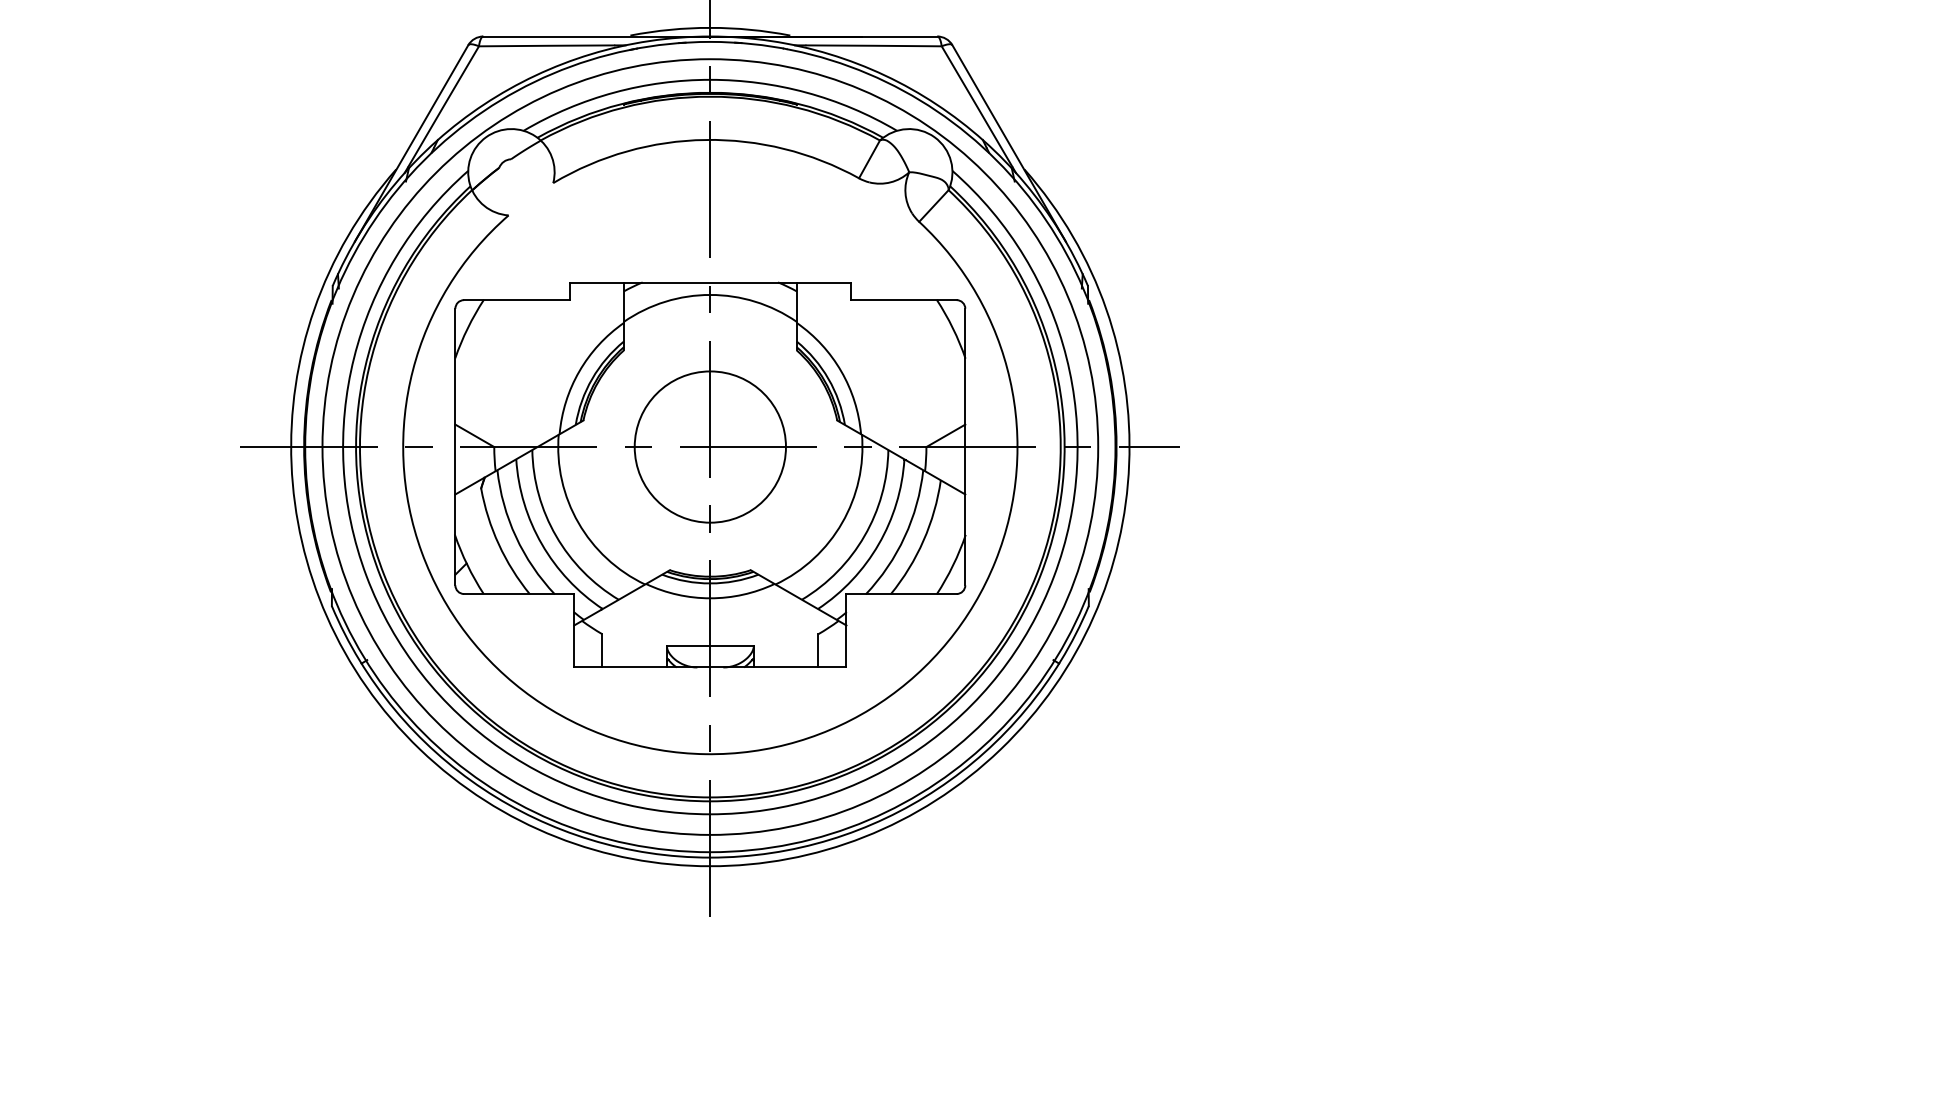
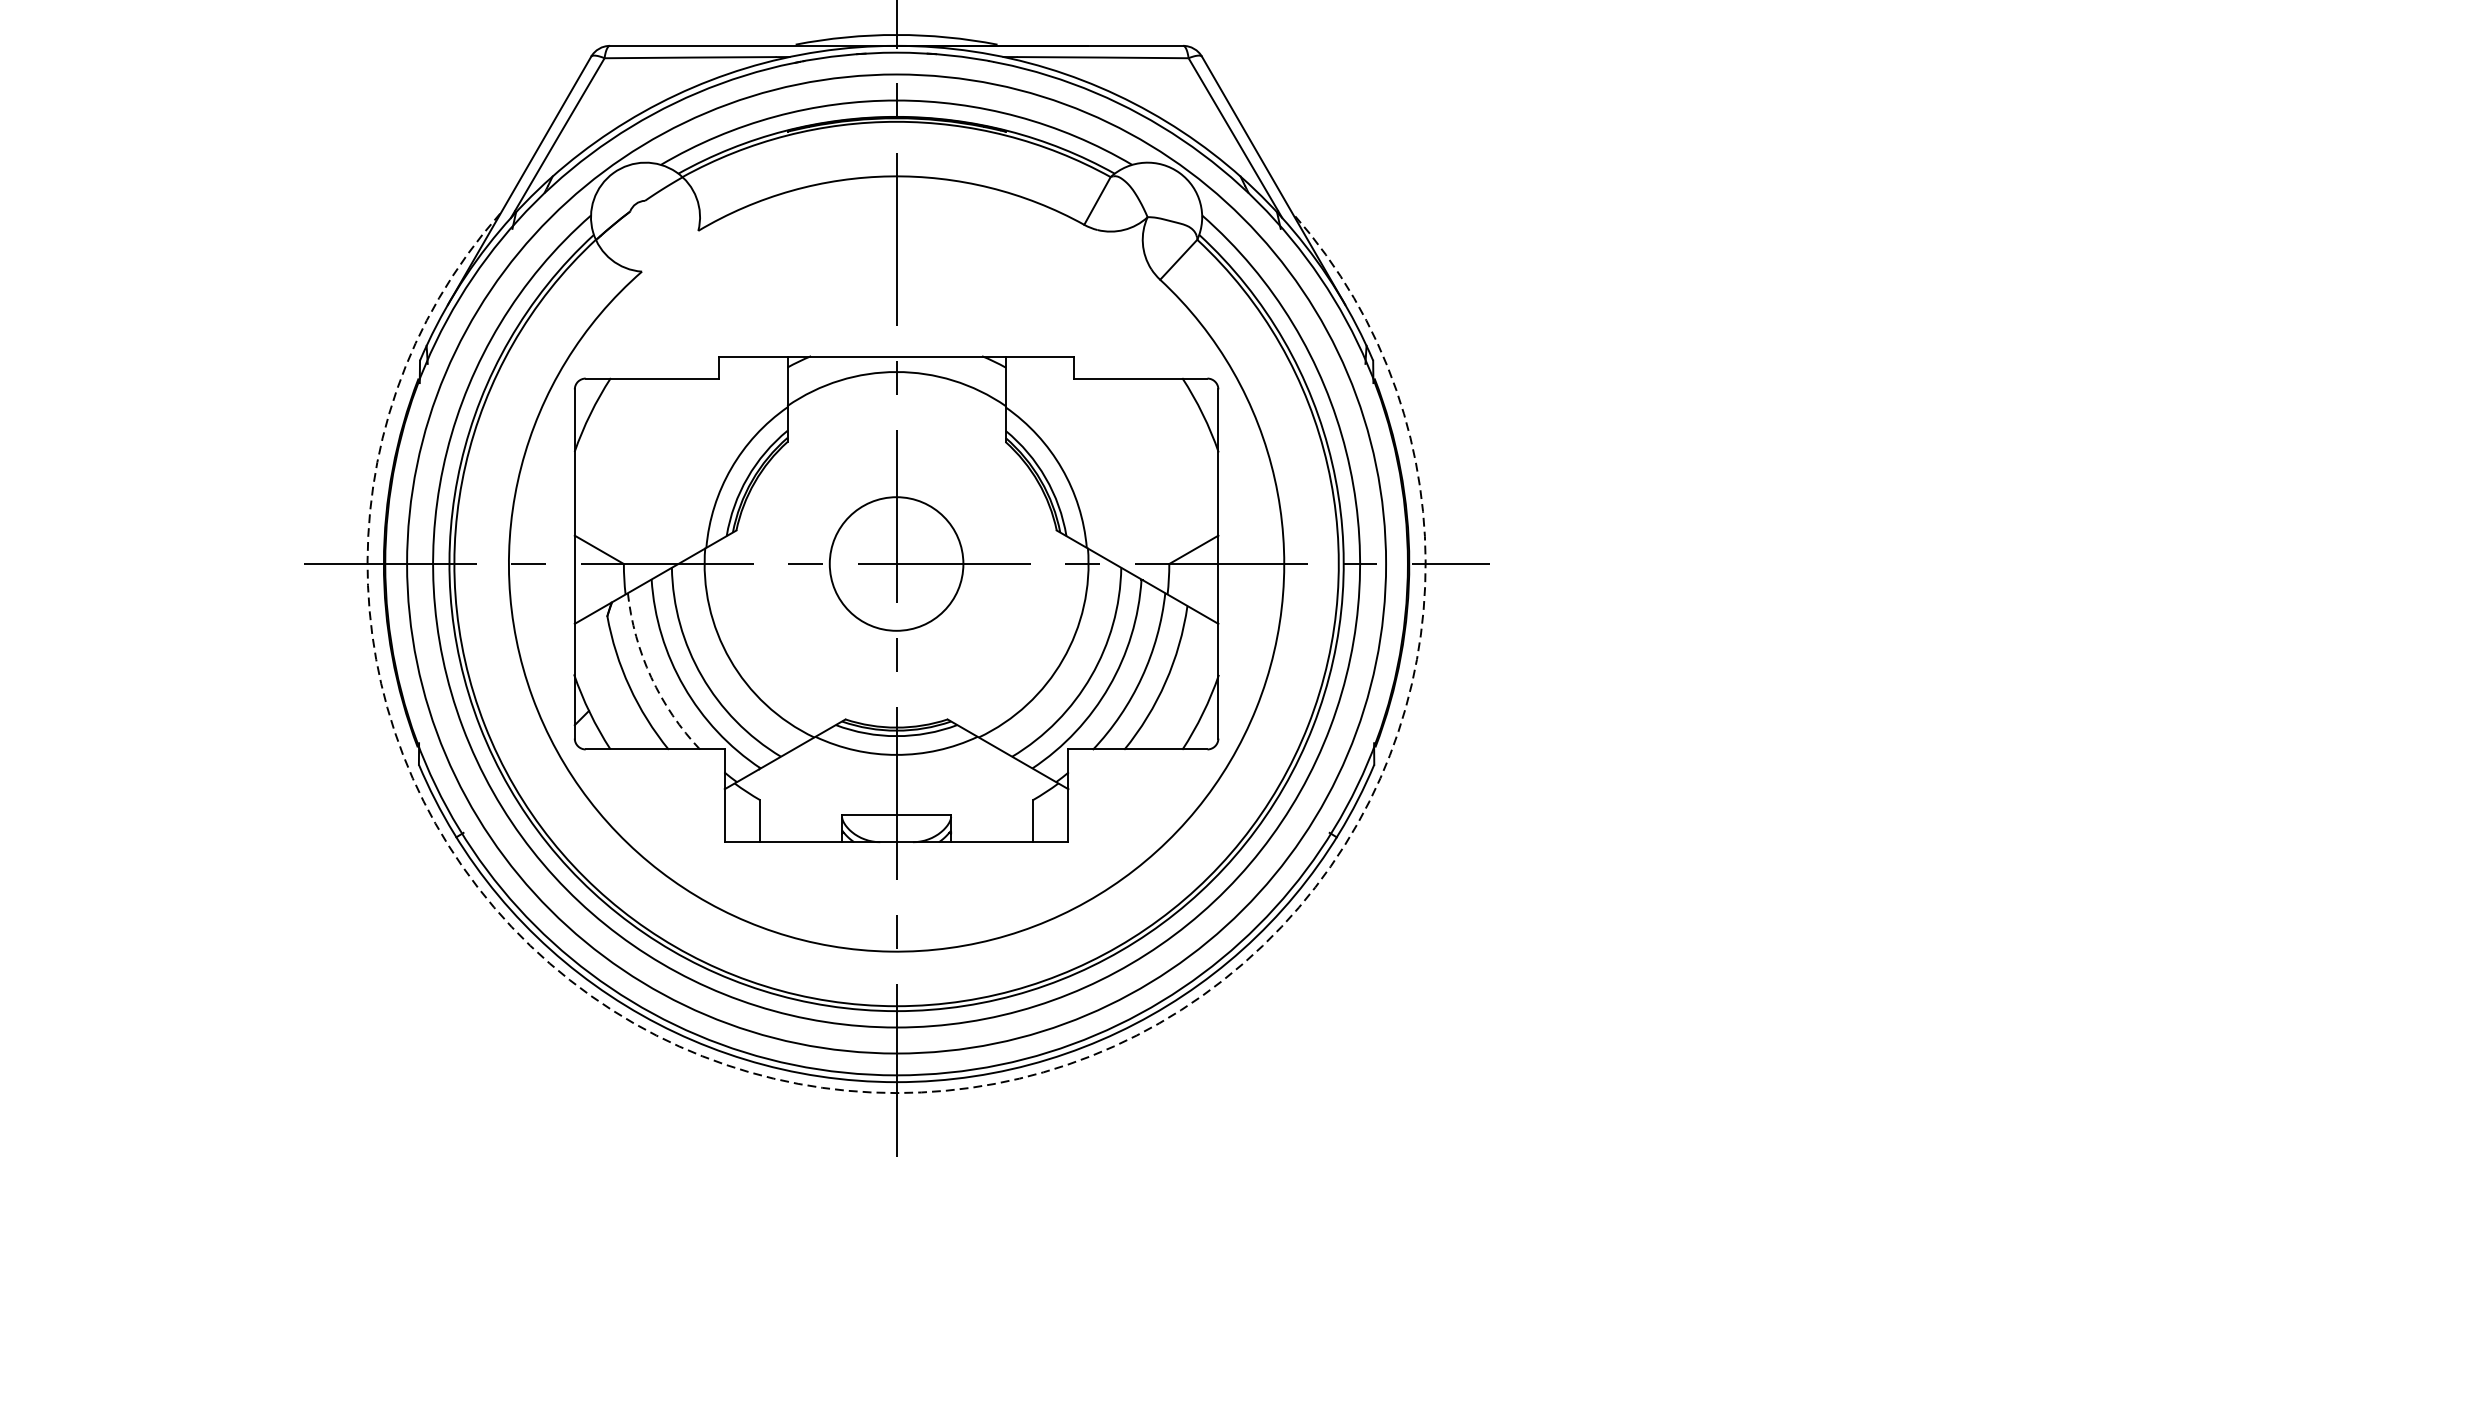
circle: (709, 446) -> (895, 563), size x0.7
arc: (515, 536) -> (650, 676), solid -> dashed
arc: (710, 866) -> (896, 1093), solid -> dashed

